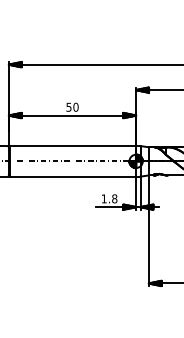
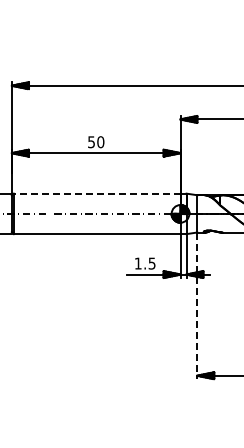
line: (72, 145) -> (96, 193), solid -> dashed
text: (114, 198) -> (151, 263), 1.8 -> 1.5
line: (148, 231) -> (197, 306), solid -> dashed

